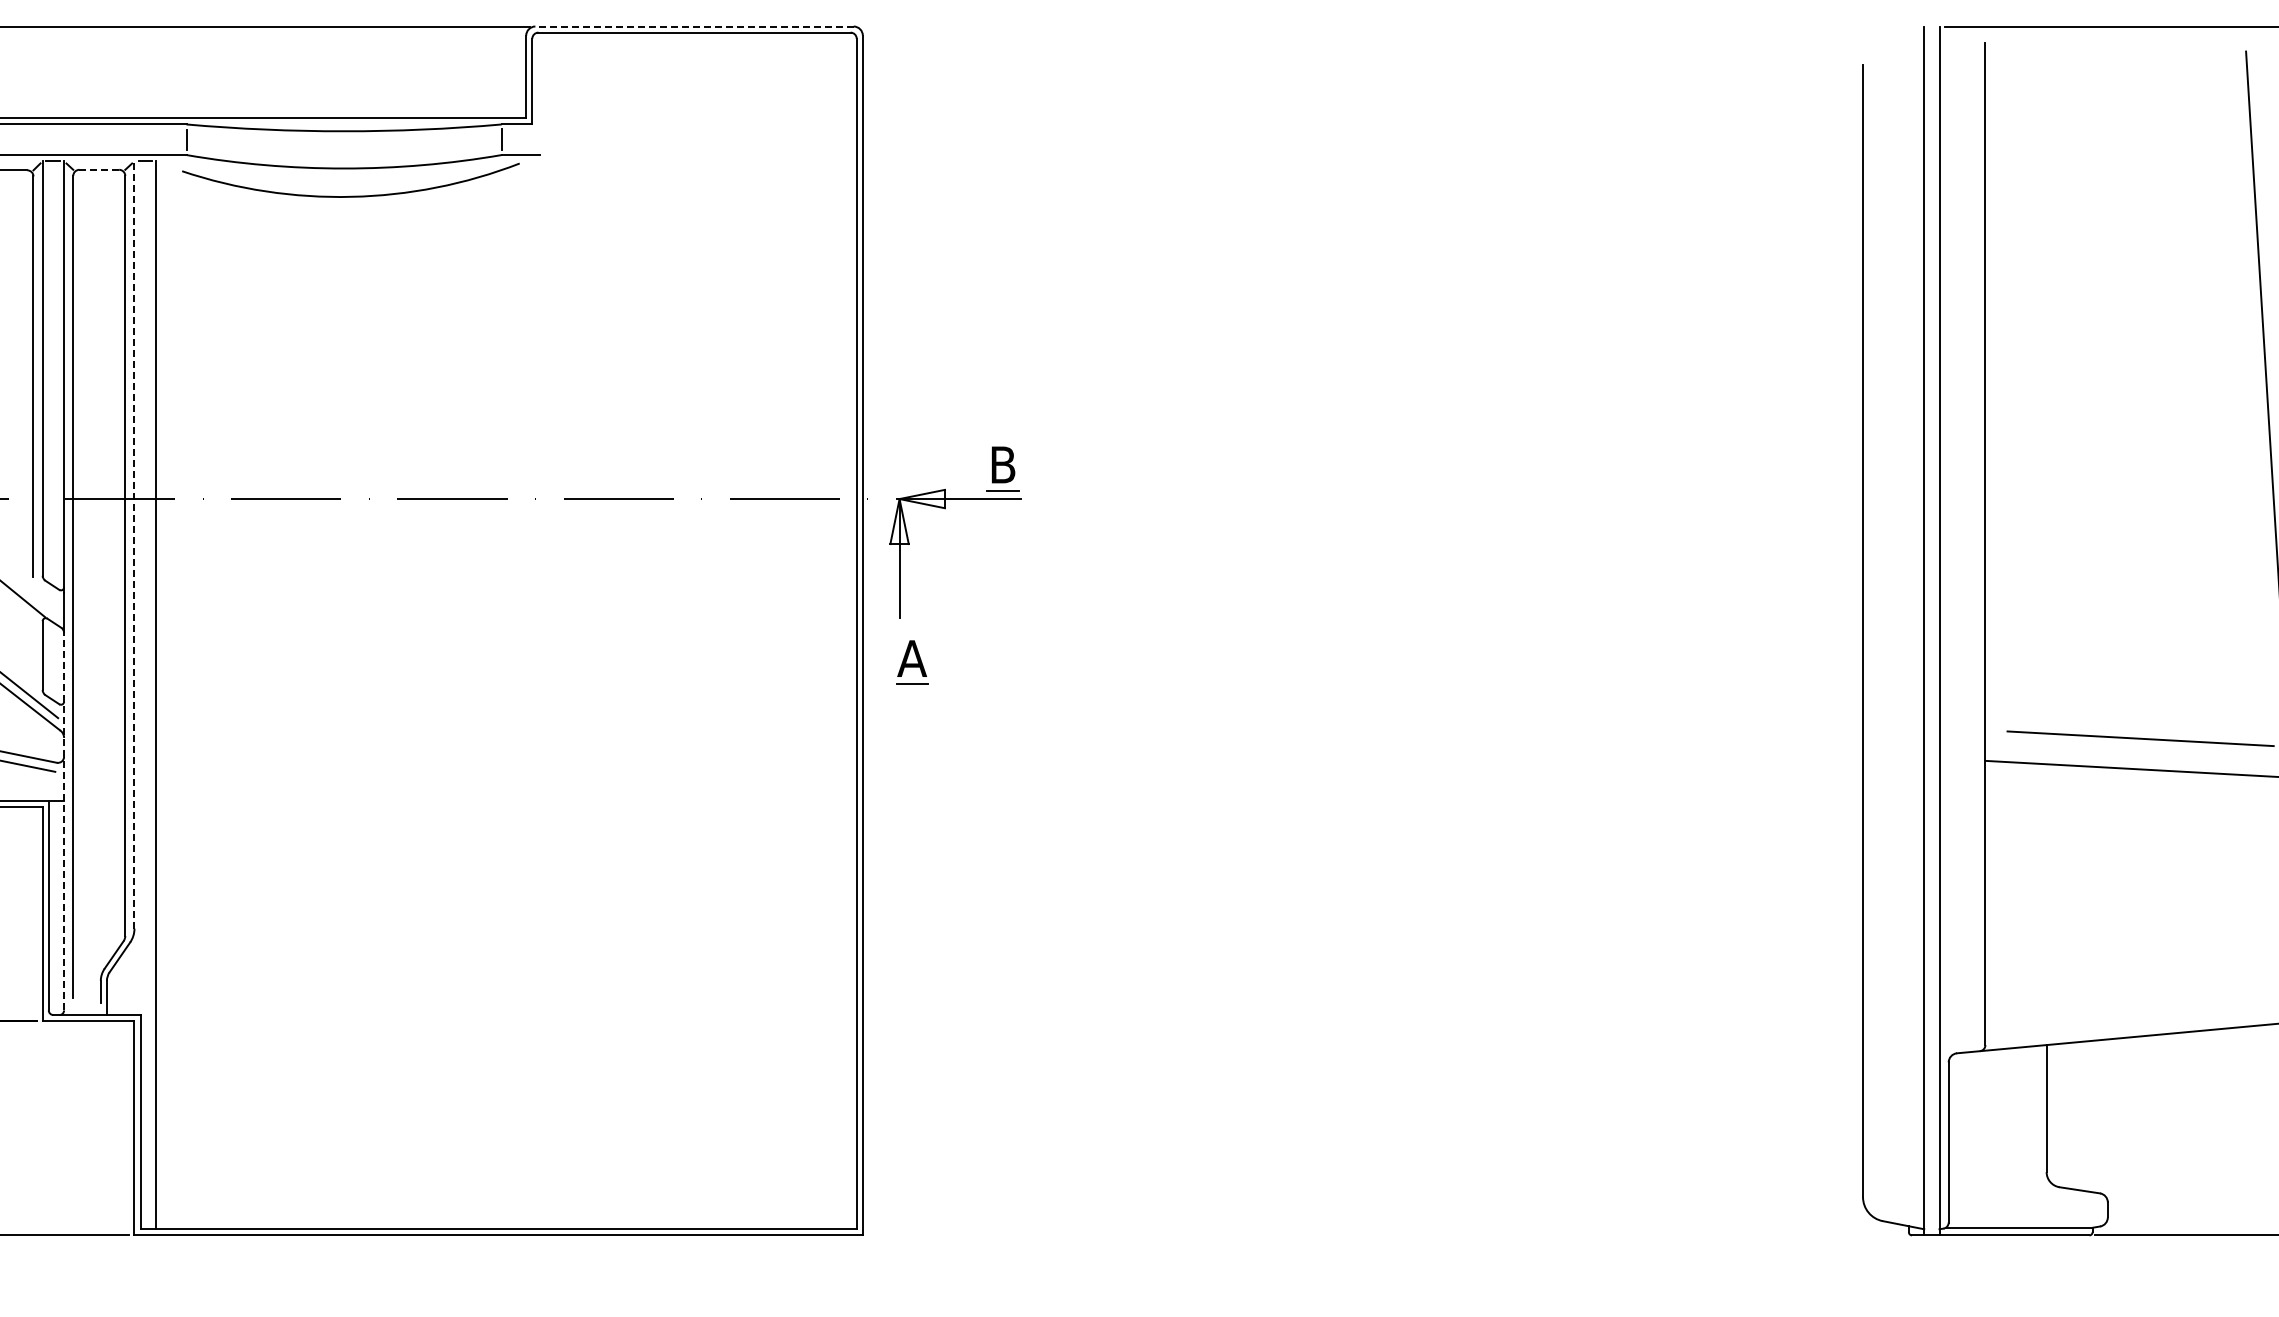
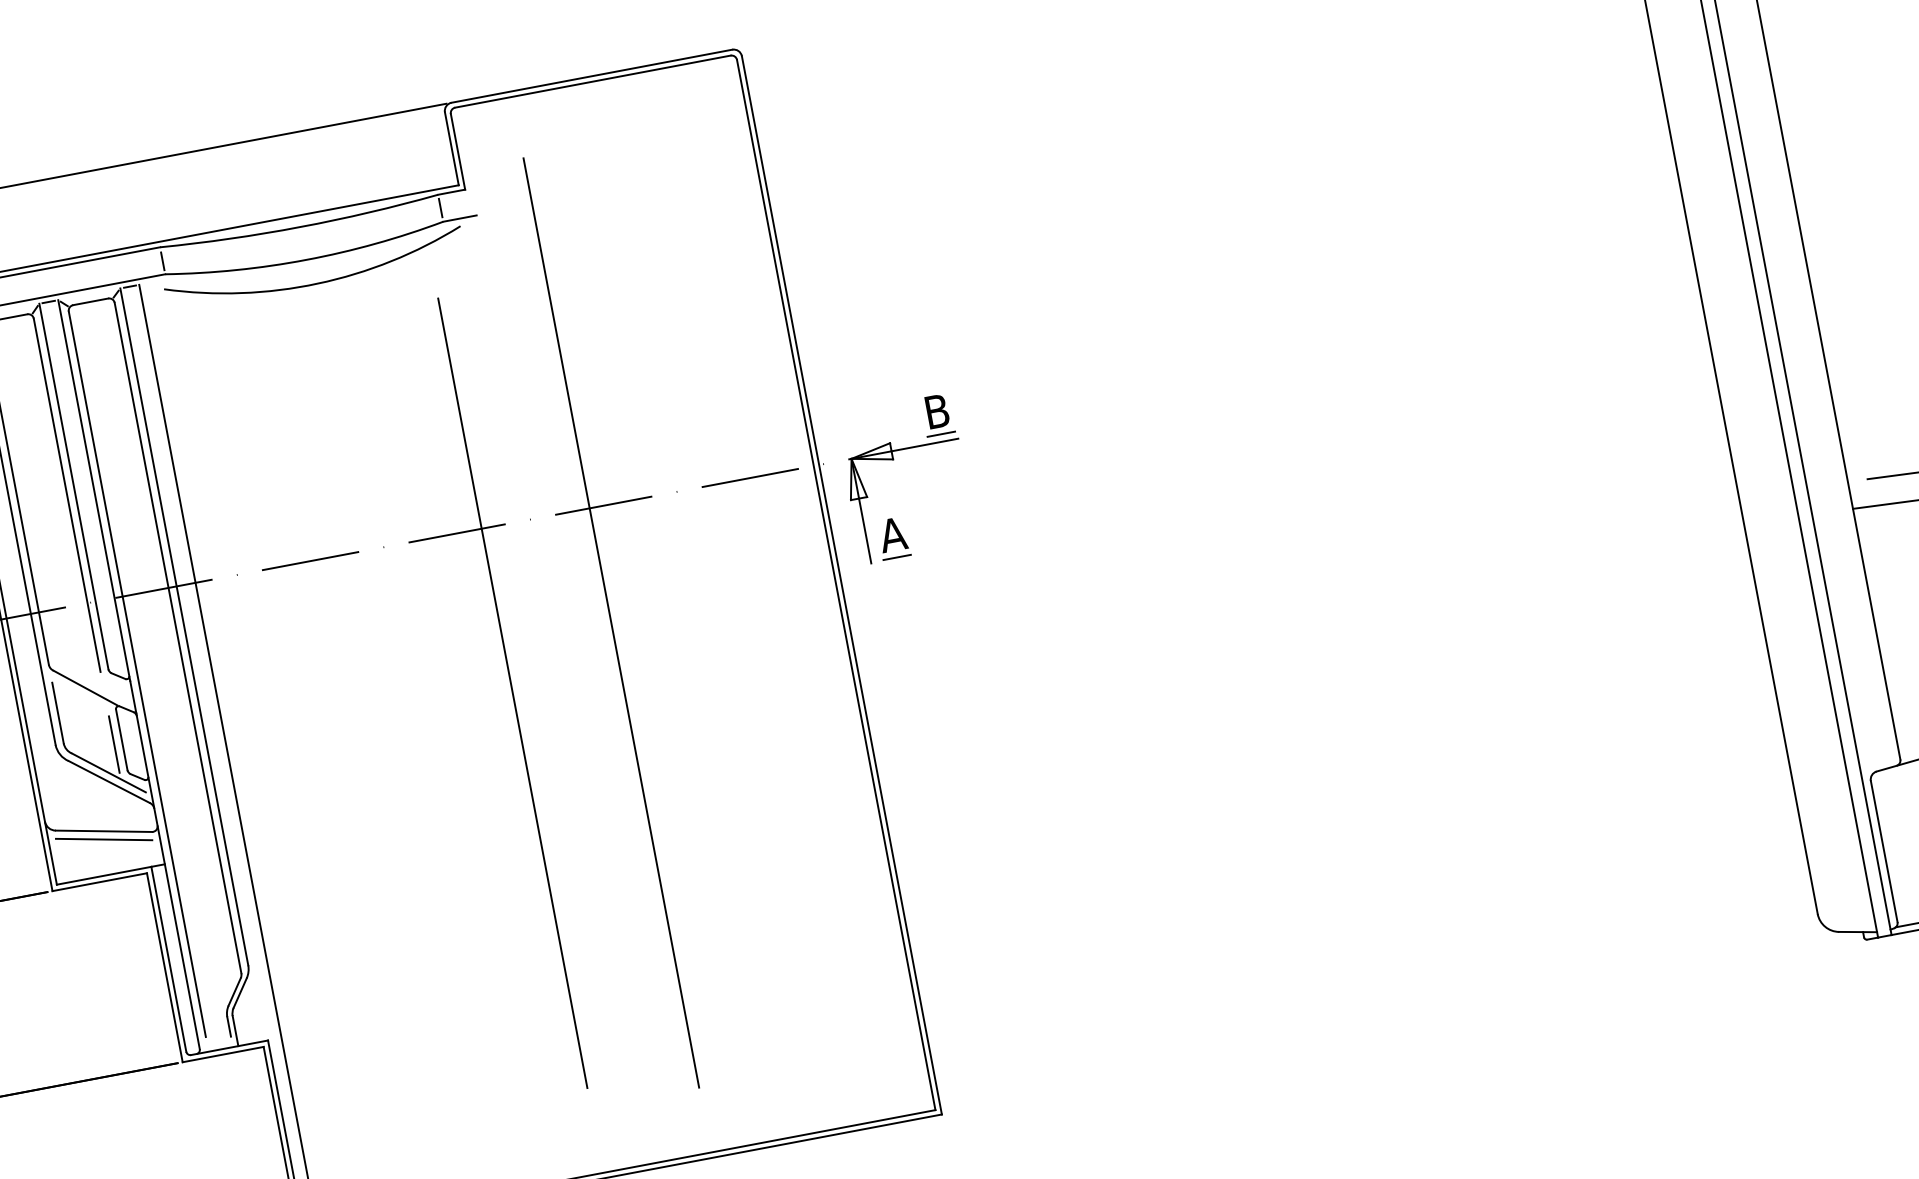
line: (694, 26) -> (591, 76), dashed -> solid
line: (99, 169) -> (90, 301), dashed -> solid
line: (134, 544) -> (184, 626), dashed -> solid
line: (602, 628) -> (611, 622), added
line: (33, 659) -> (114, 744), added
part: (912, 662) -> (893, 538), moved
line: (480, 685) -> (512, 693), added
line: (64, 819) -> (168, 880), dashed -> solid

